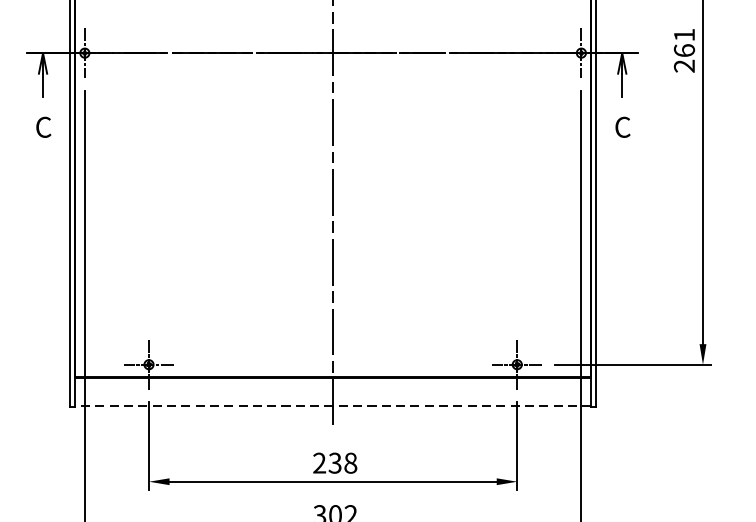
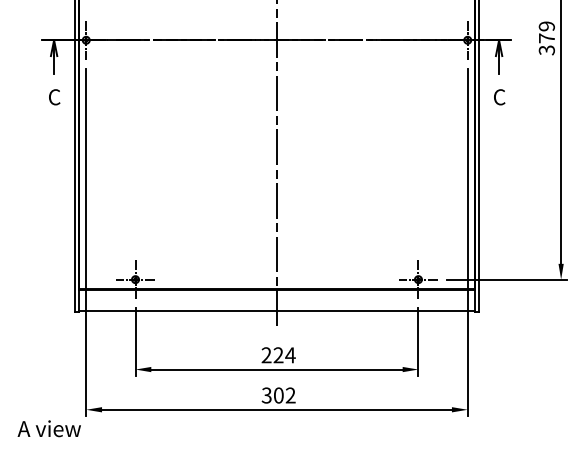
text: (683, 50) -> (546, 38), 261 -> 379
line: (332, 406) -> (276, 311), dashed -> solid
text: (342, 463) -> (284, 355), 238 -> 224

